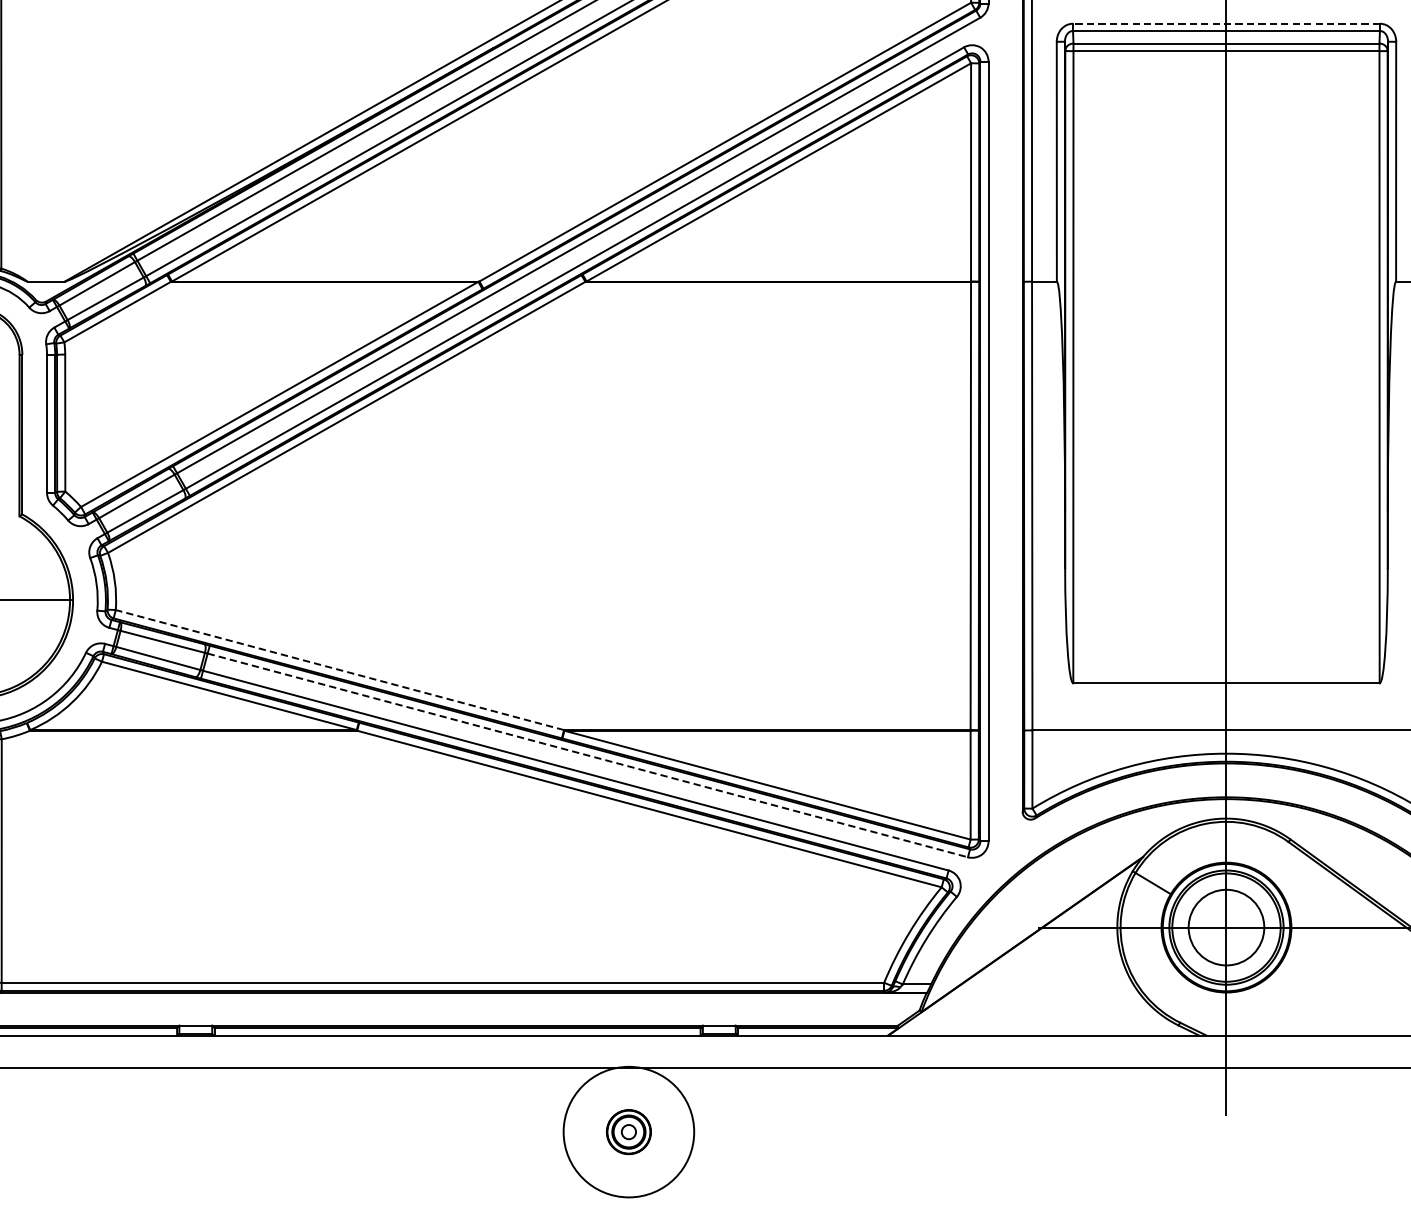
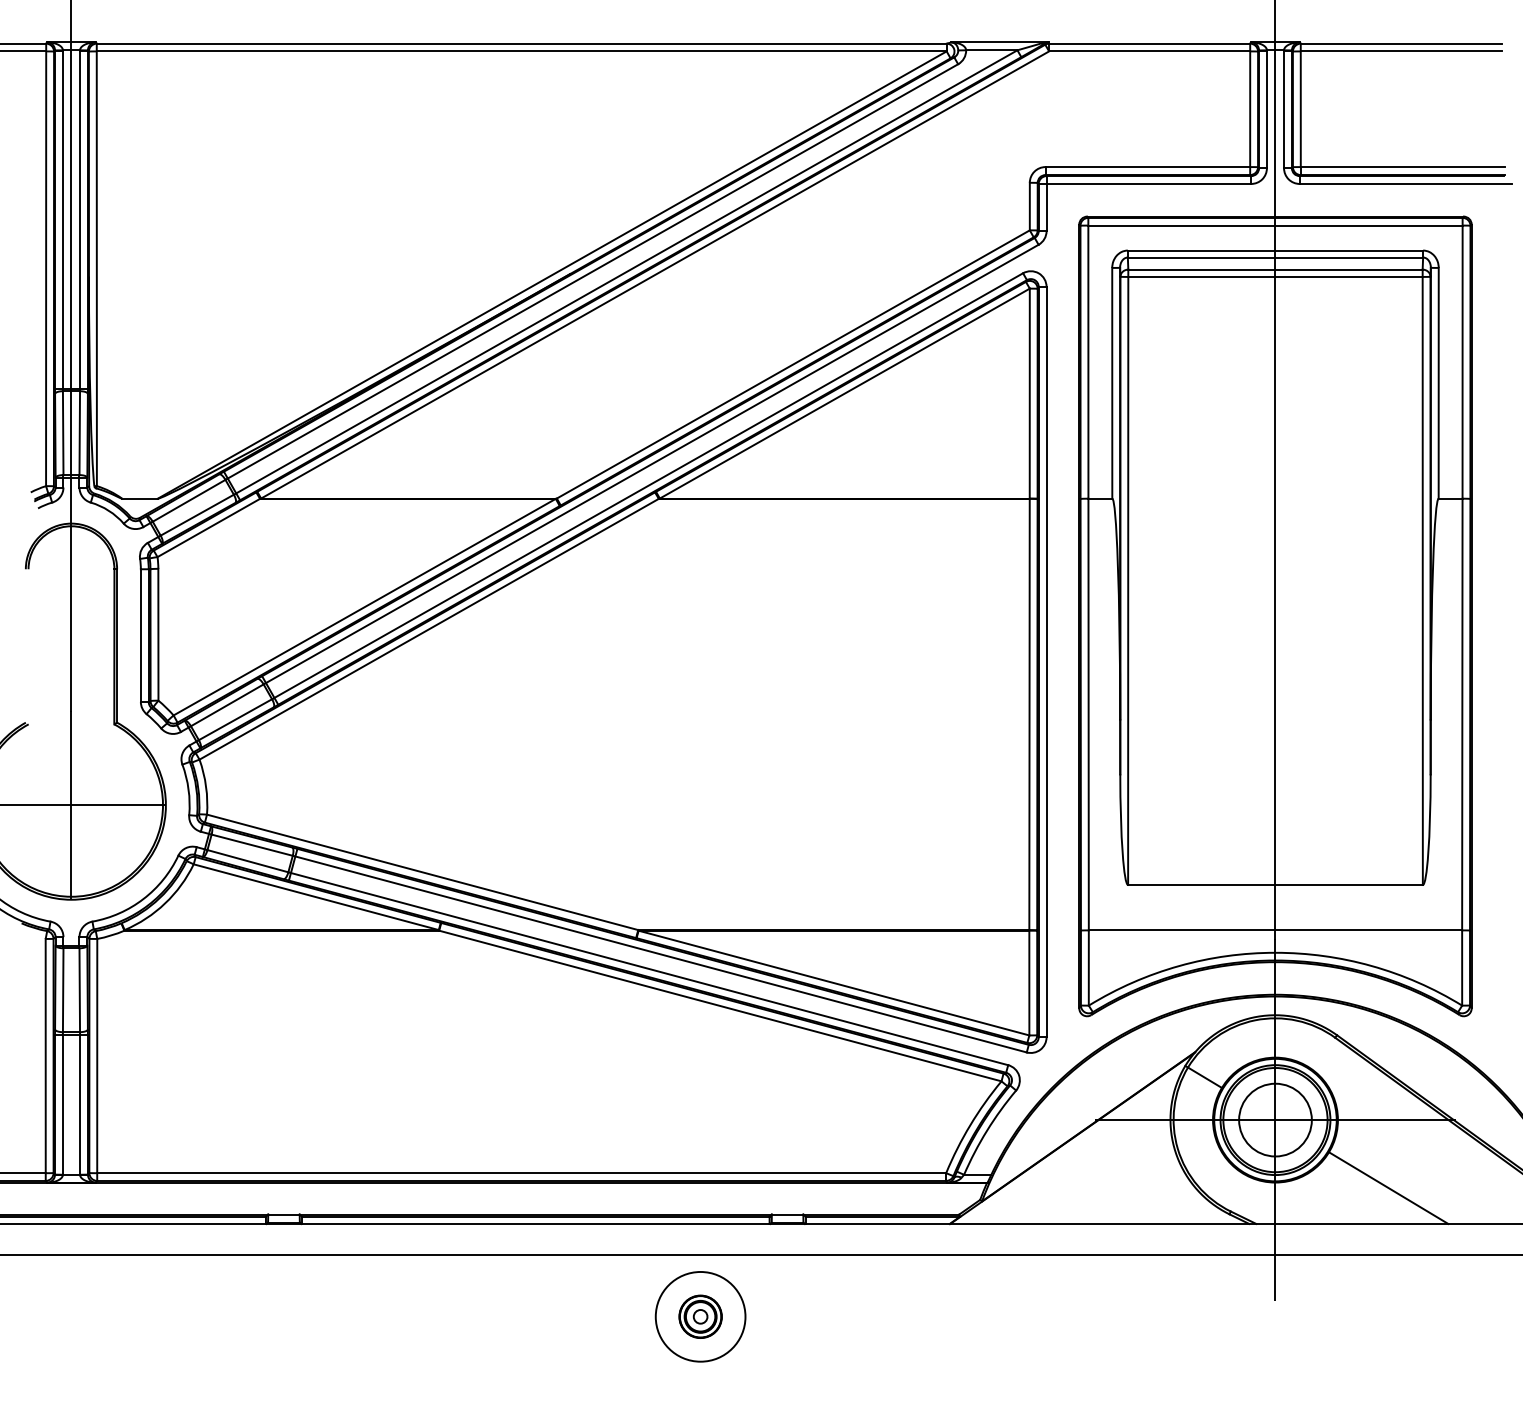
line: (1226, 23) -> (1275, 250), dashed -> solid
line: (339, 670) -> (422, 872), dashed -> solid
line: (588, 755) -> (661, 954), dashed -> solid
line: (1343, 997) -> (1388, 1187), added
circle: (628, 1131) -> (700, 1316), size x0.71

